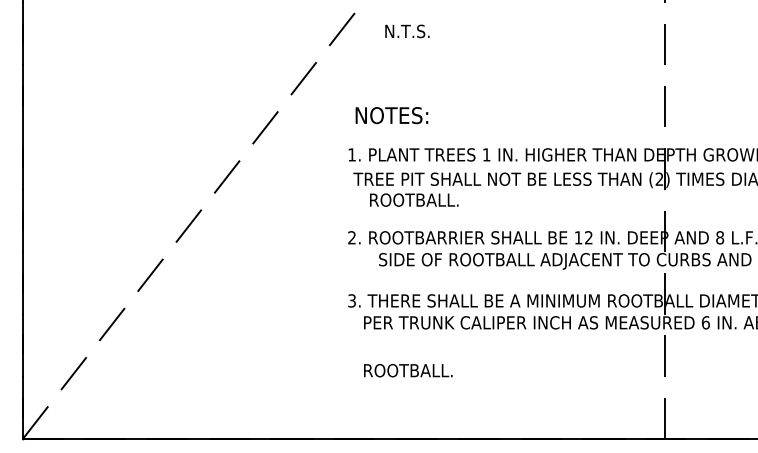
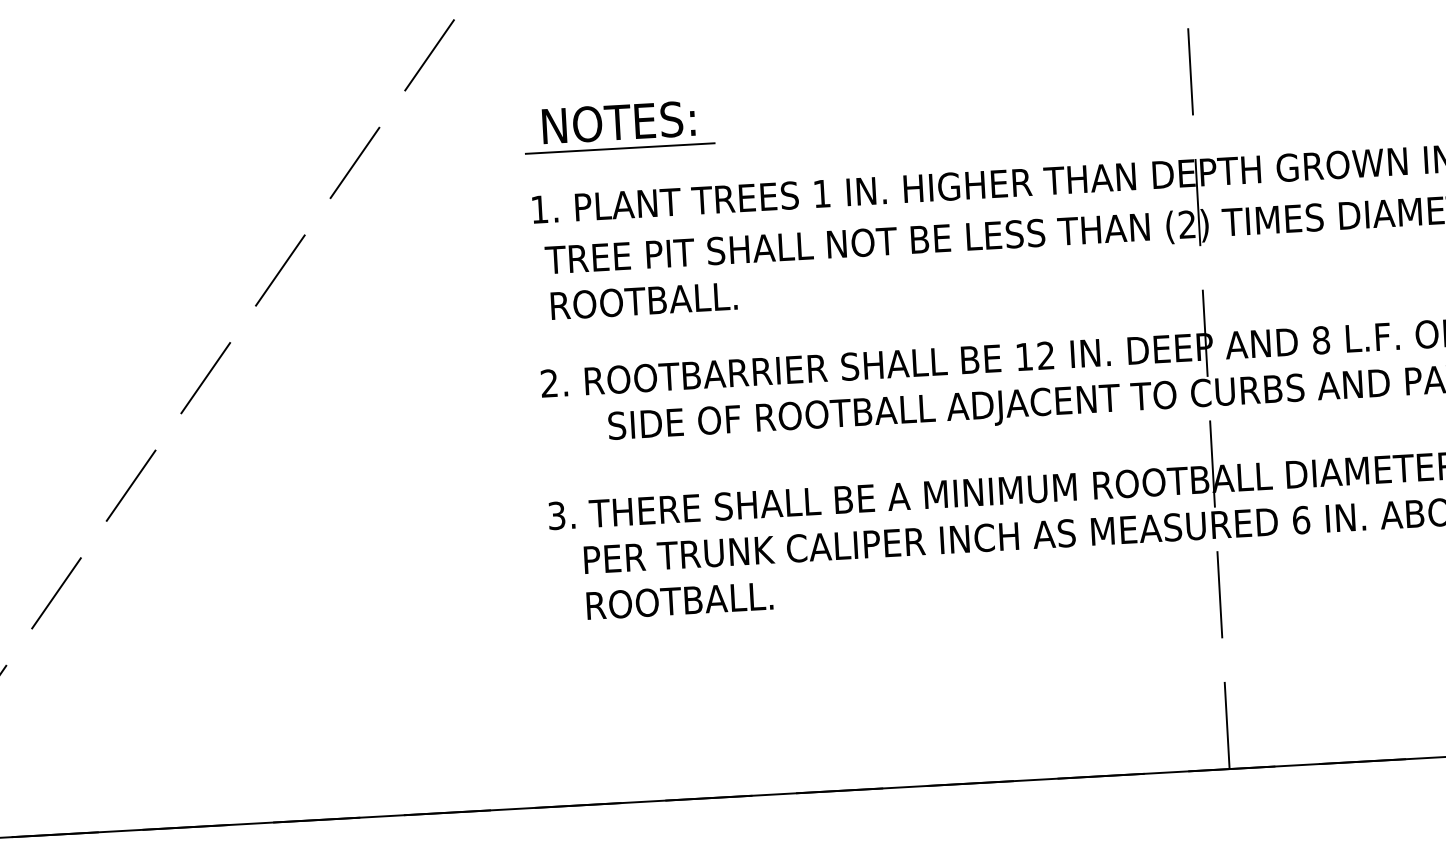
line: (391, 128) -> (619, 149), added
text: (414, 199) -> (644, 299), moved
text: (408, 370) -> (680, 600), moved

